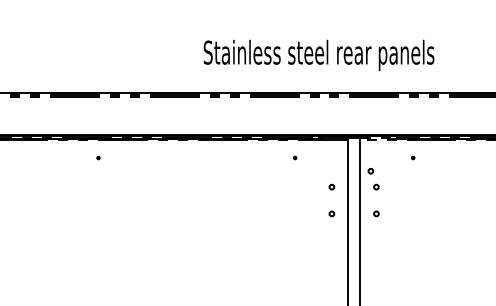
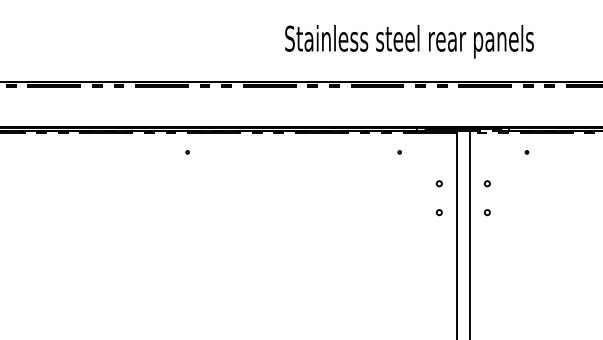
text: (319, 55) -> (409, 41), moved
circle: (370, 171) -> (480, 166), removed

